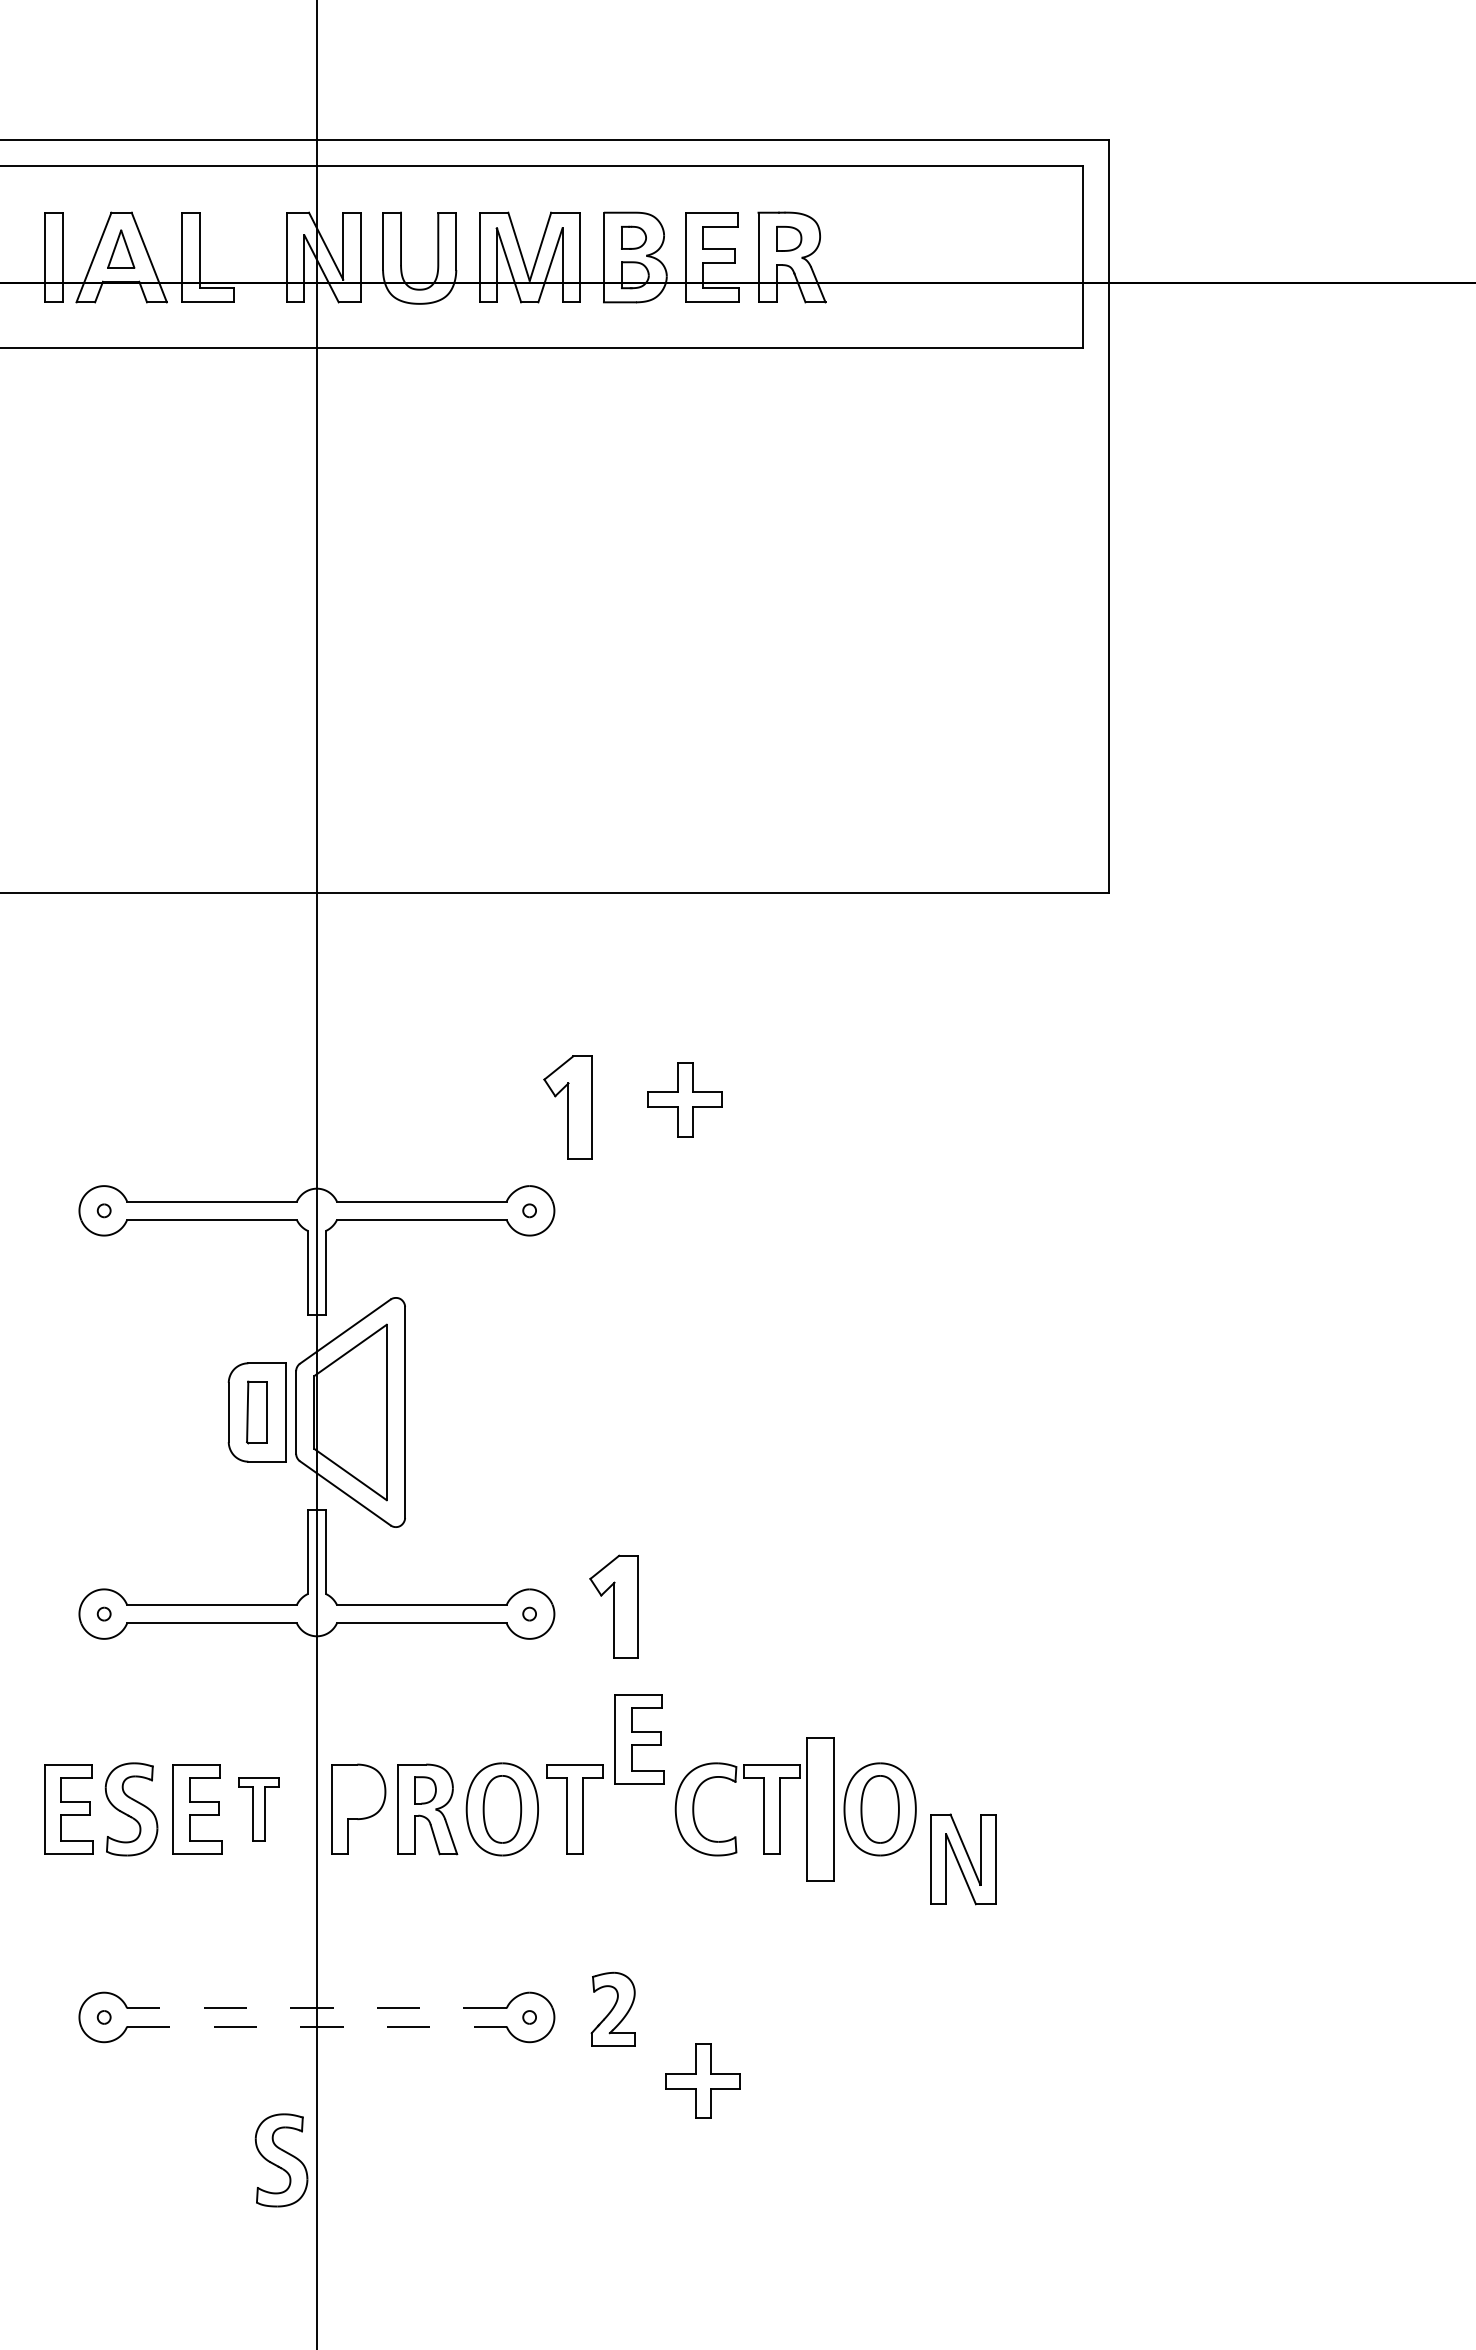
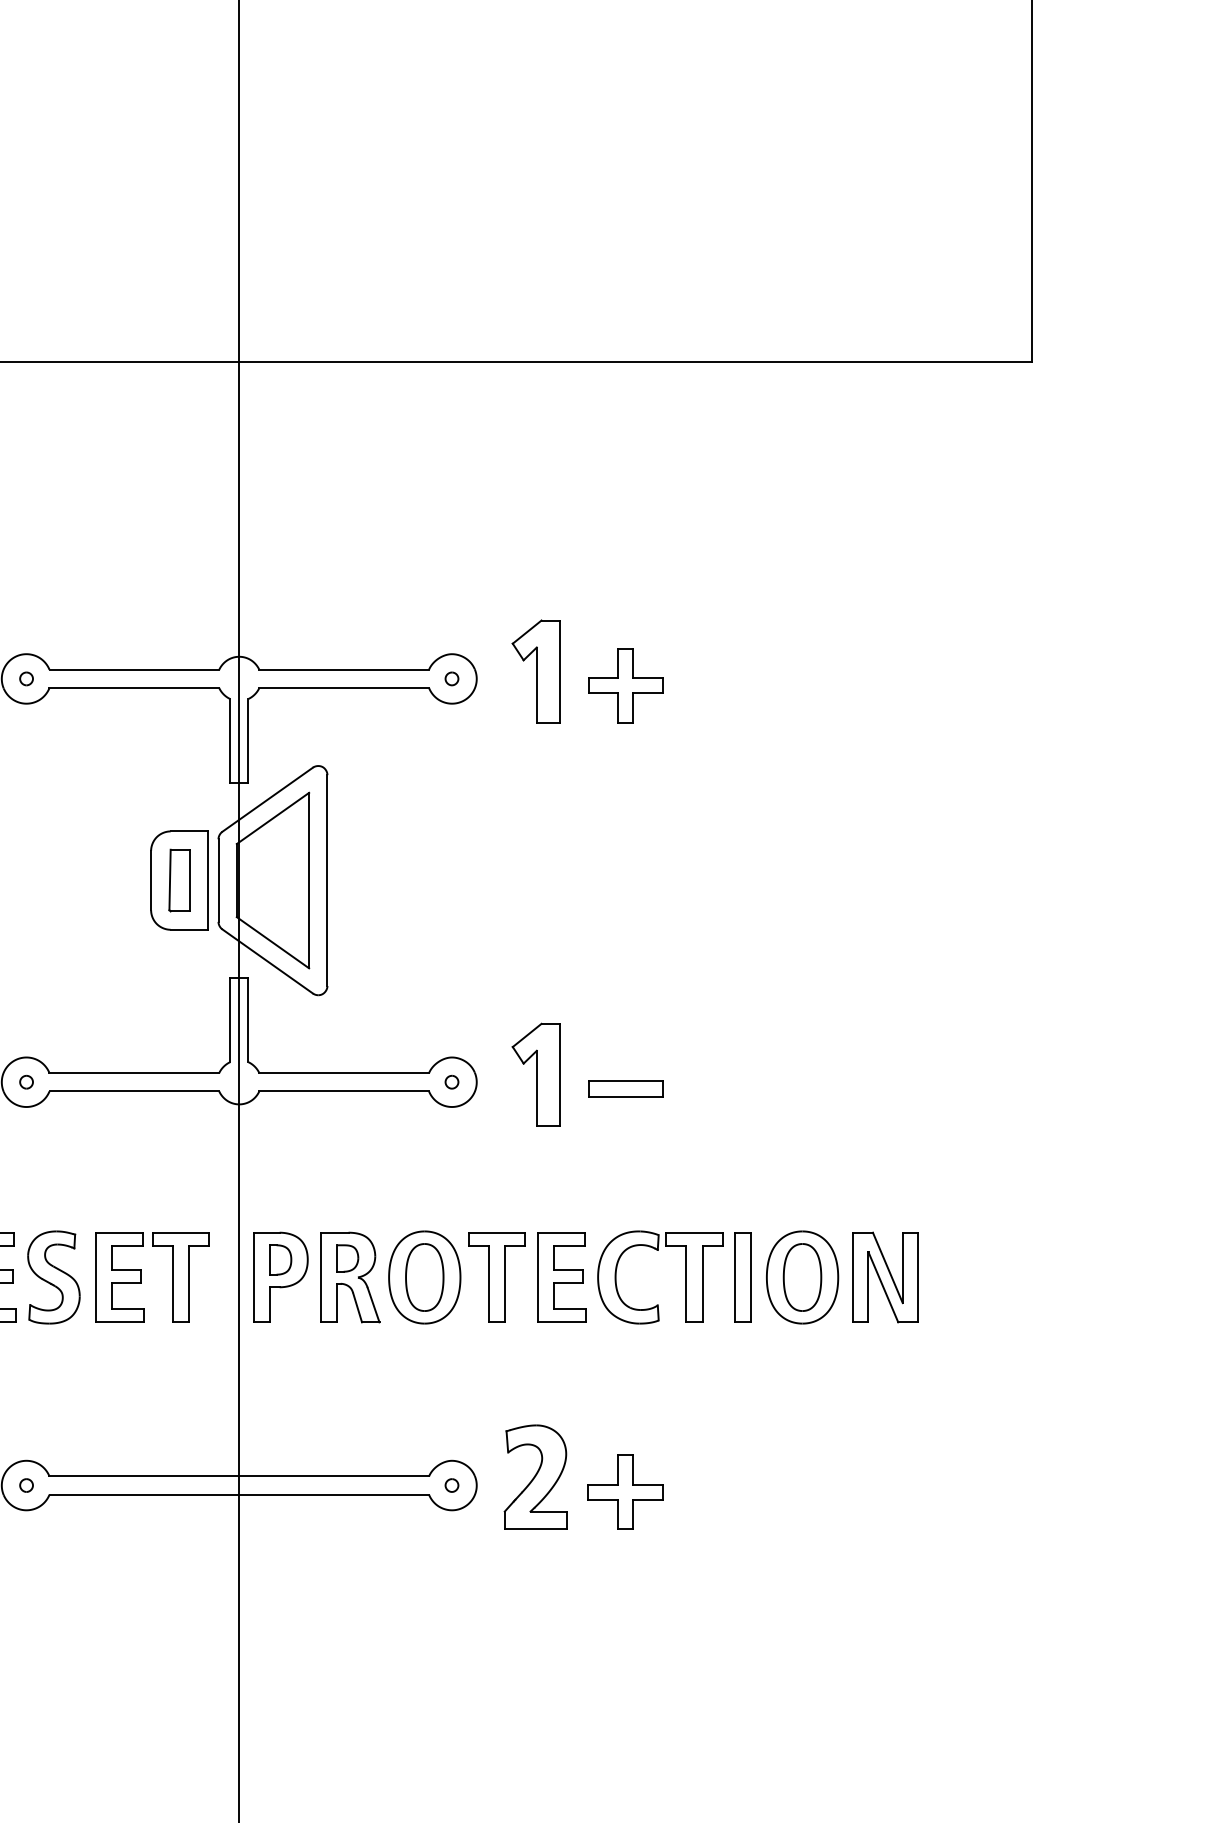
part: (684, 1099) -> (624, 685), moved
part: (567, 1107) -> (535, 671), moved
part: (702, 1620) -> (624, 1088), added
part: (639, 1739) -> (561, 1277), moved
part: (358, 1791) -> (280, 1259), added
part: (258, 1809) -> (180, 1277), size x1.43
part: (820, 1809) -> (742, 1277), size x0.62
part: (963, 1859) -> (885, 1277), moved
line: (316, 2008) -> (238, 1476), dashed -> solid
part: (613, 2008) -> (535, 1476), size x1.43
line: (316, 2026) -> (238, 1494), dashed -> solid
part: (702, 2080) -> (624, 1491), moved
part: (281, 2160) -> (203, 1628), removed

